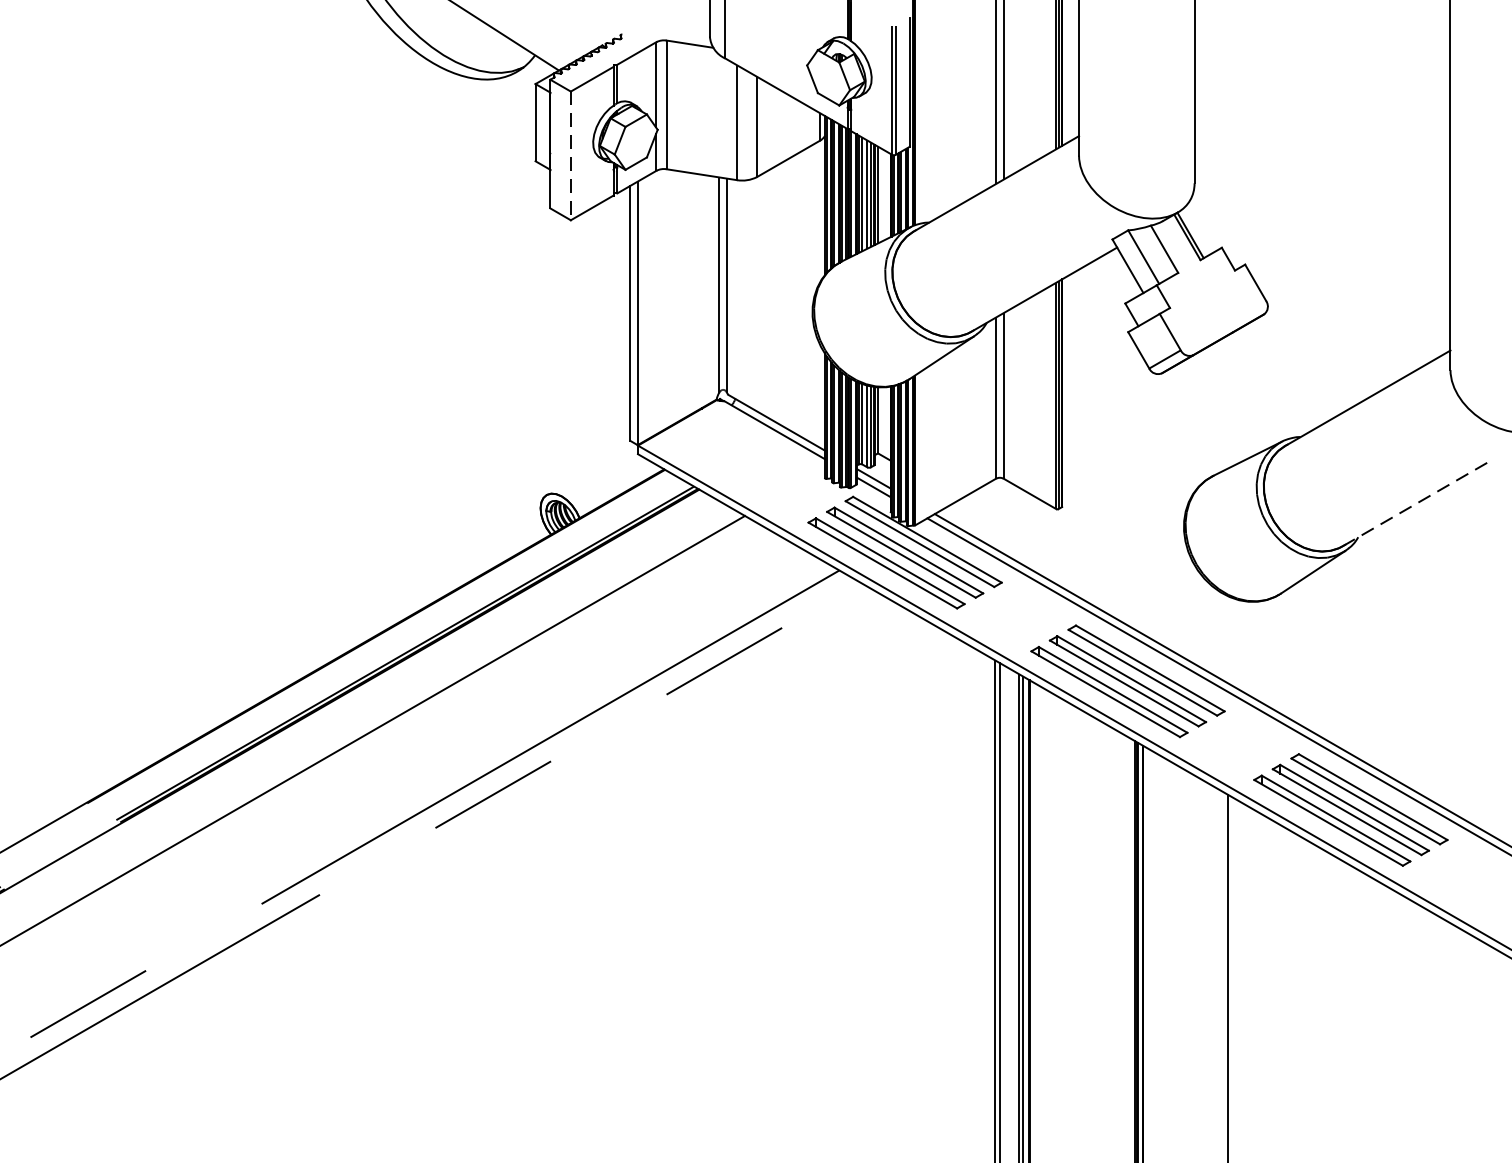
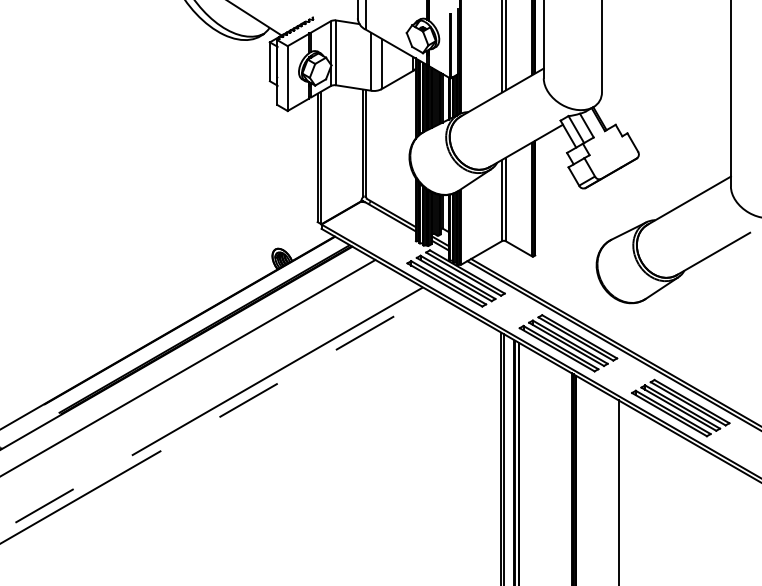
line: (570, 157) -> (287, 79), dashed -> solid
line: (1415, 503) -> (713, 253), dashed -> solid

